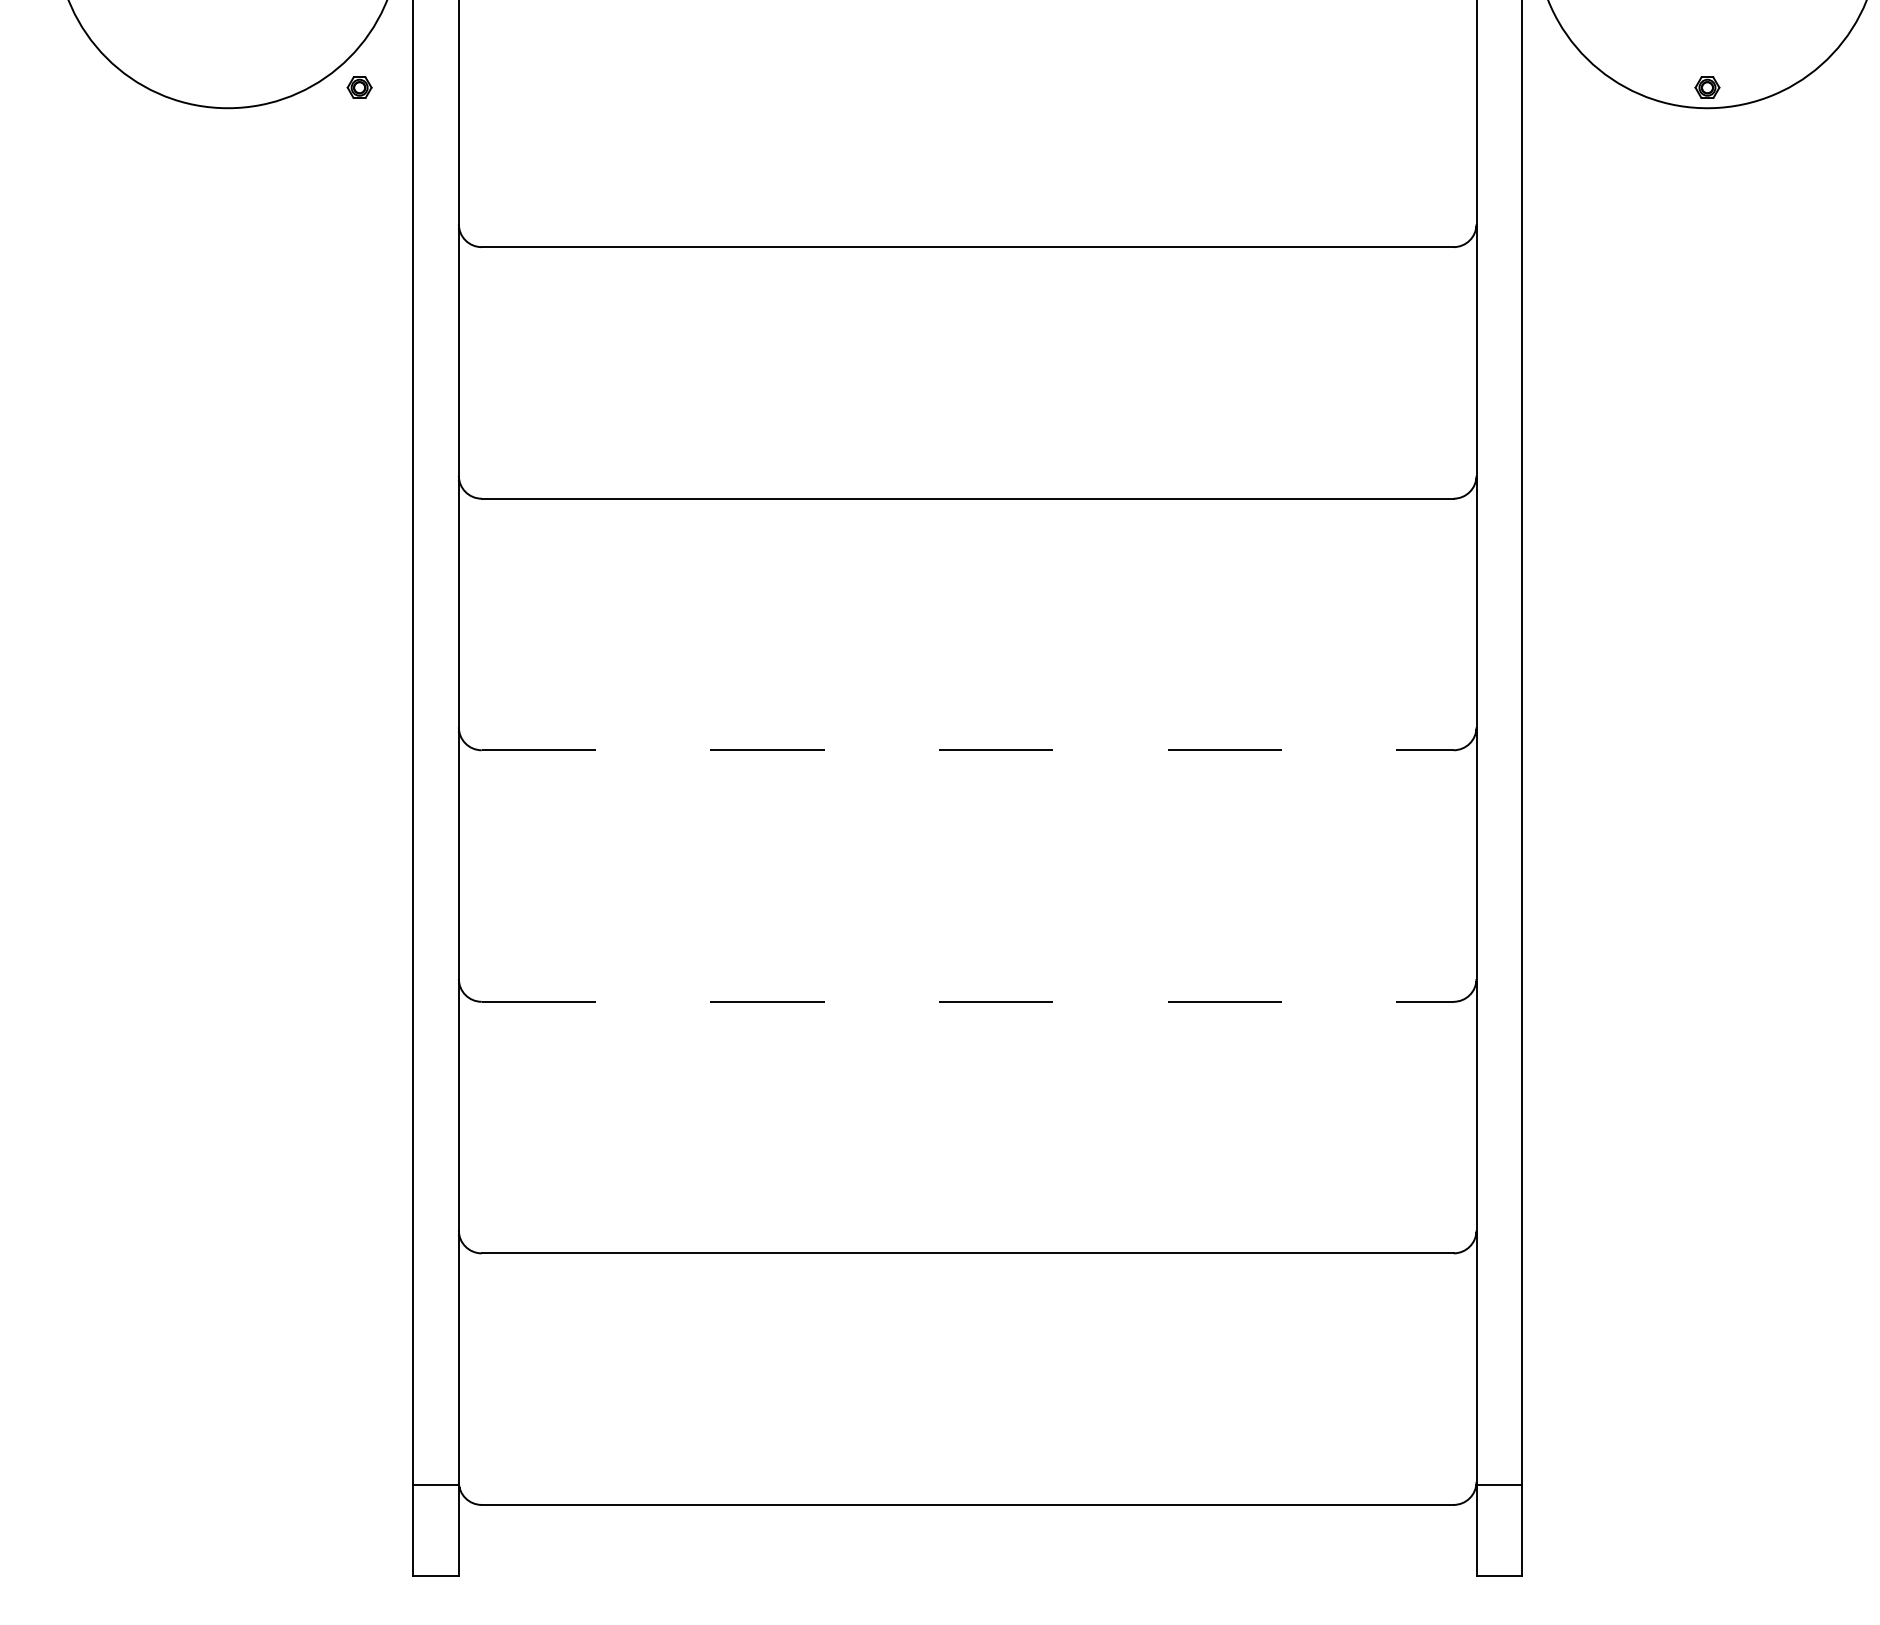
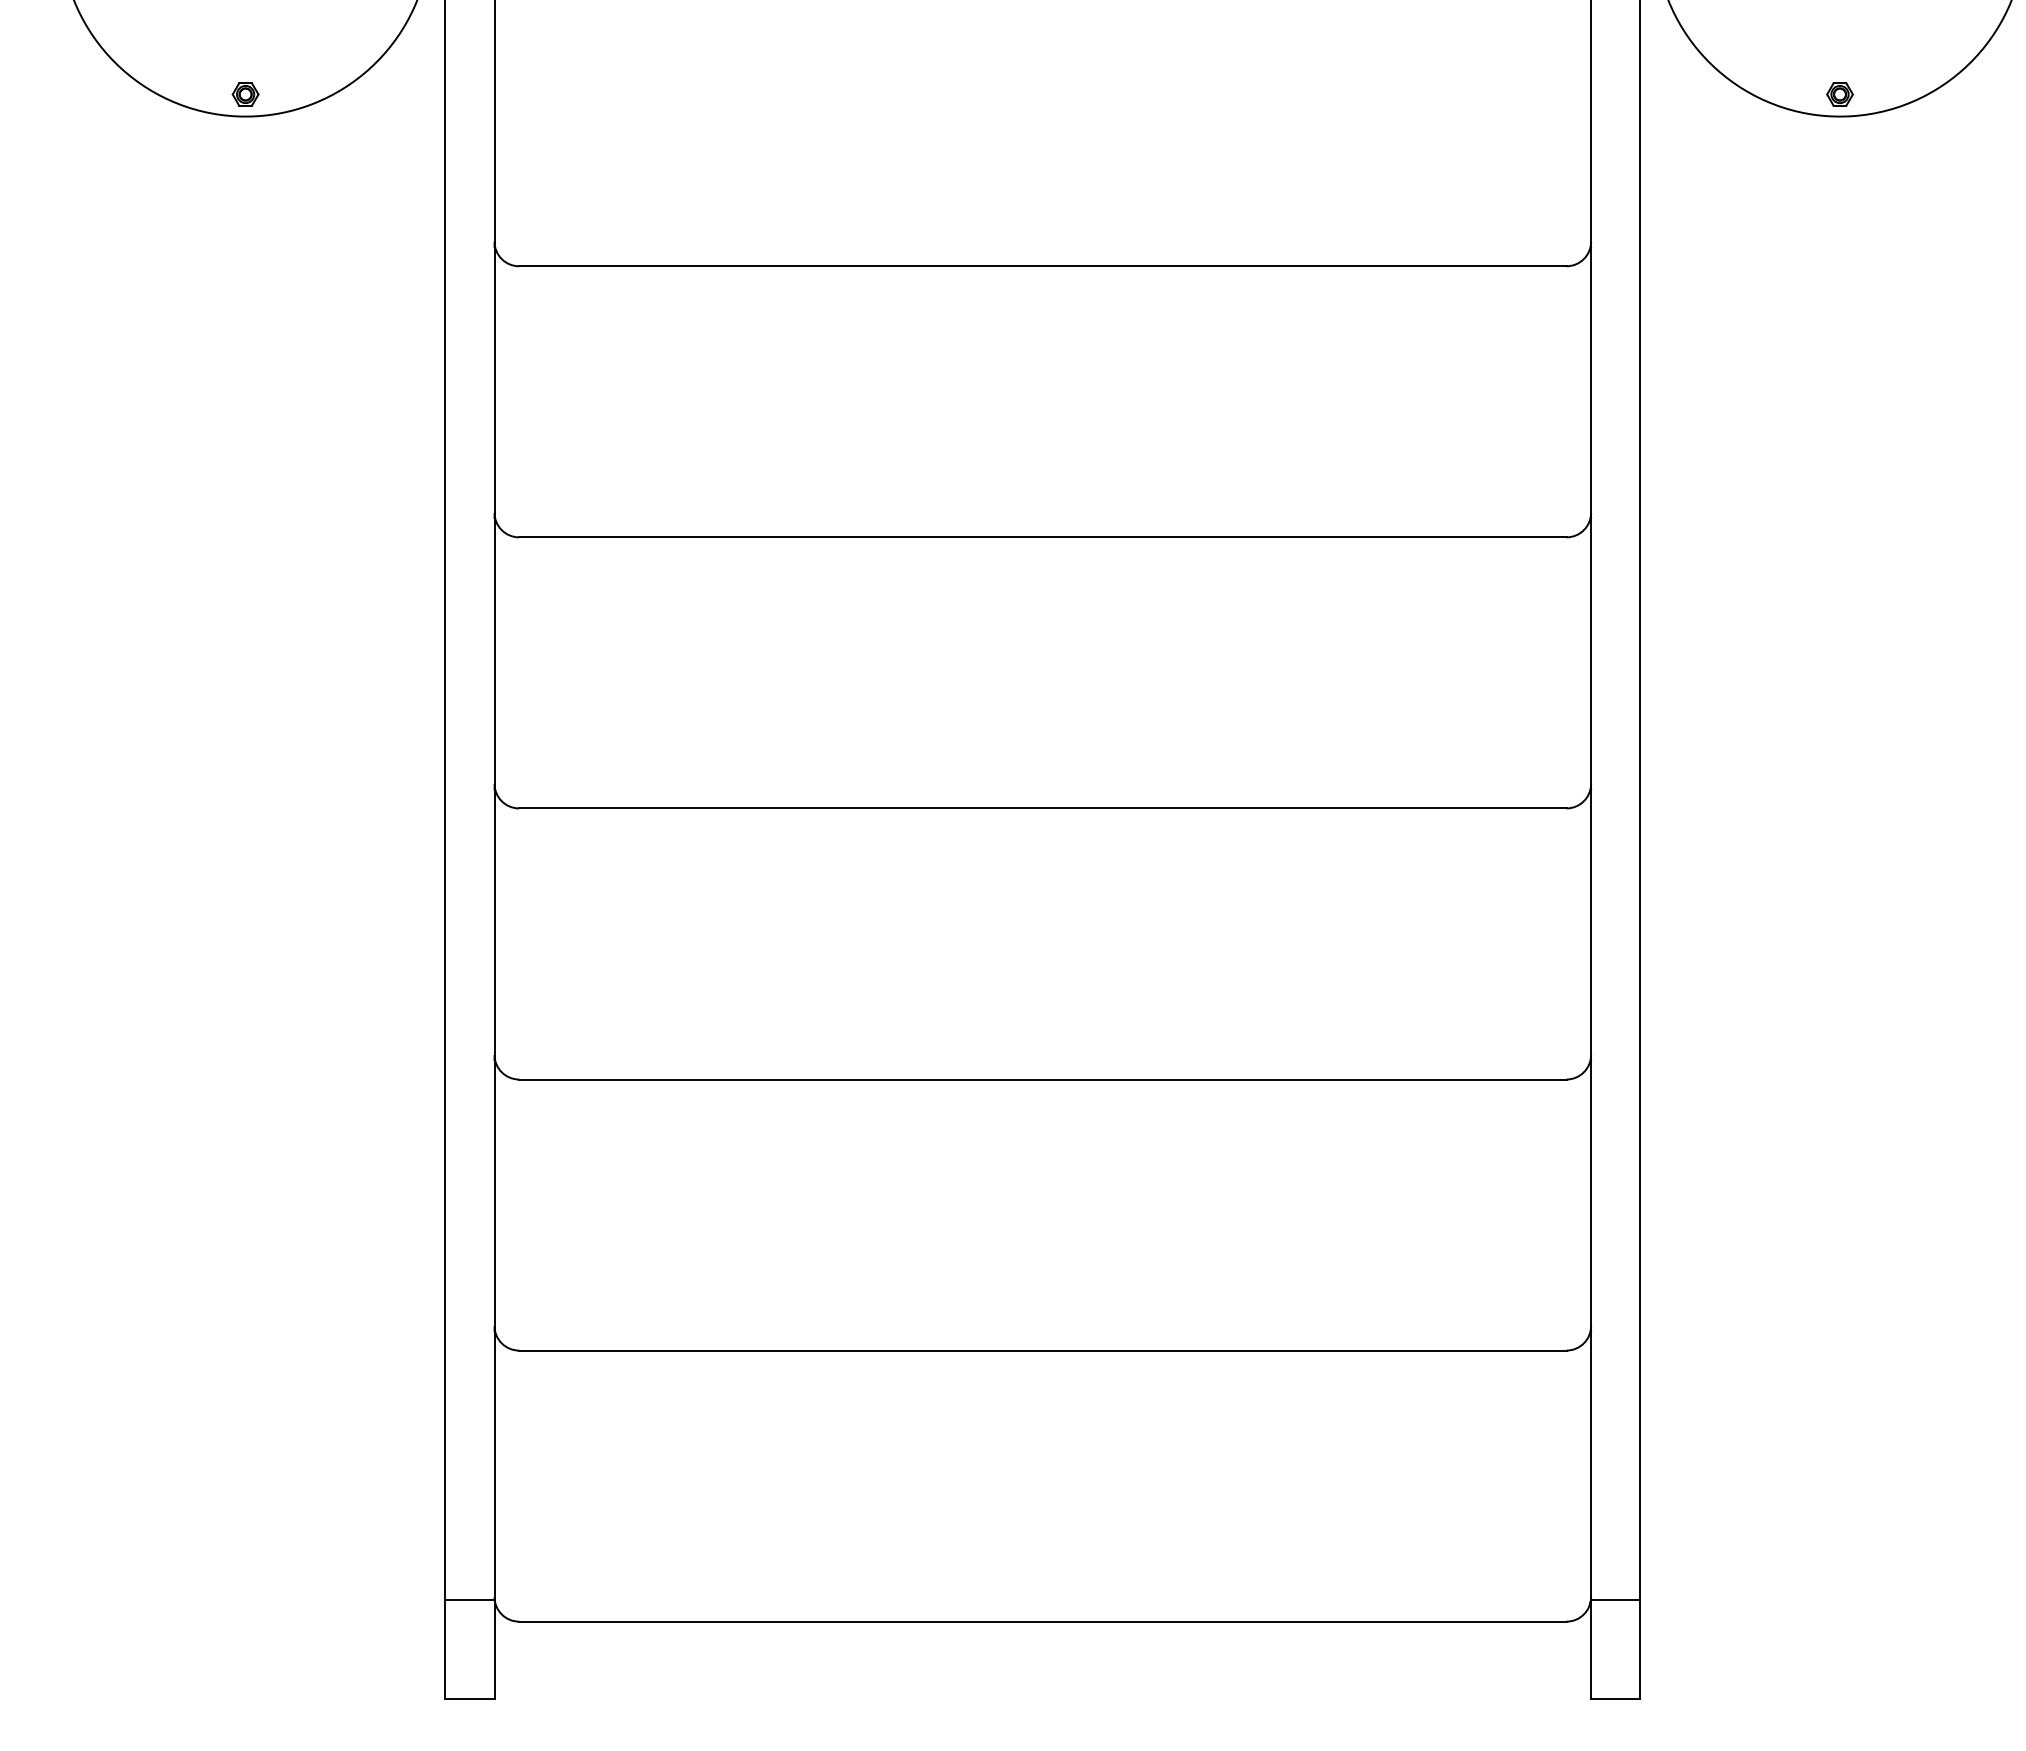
part: (359, 87) -> (245, 94), moved
line: (967, 750) -> (1042, 808), dashed -> solid
line: (967, 1001) -> (1042, 1079), dashed -> solid

